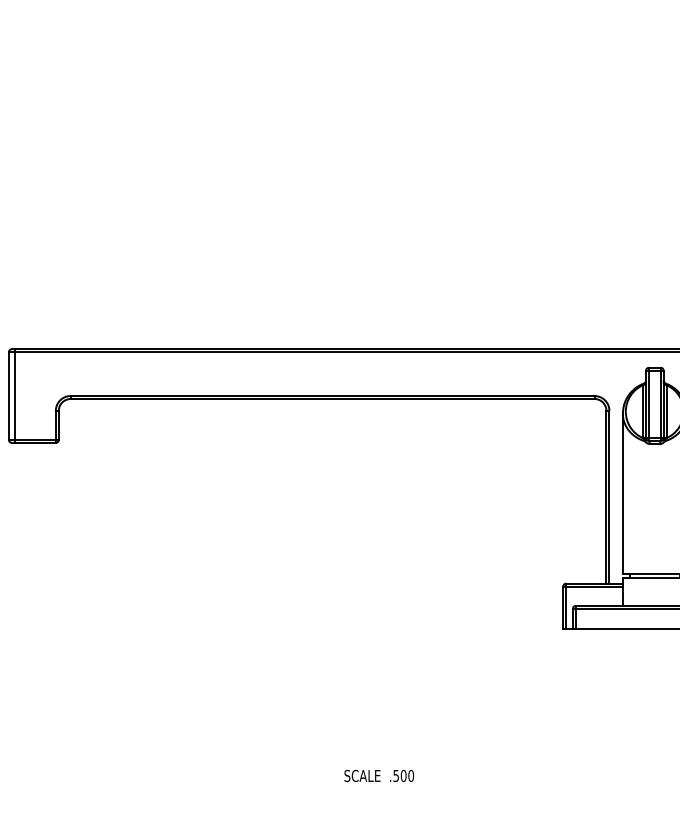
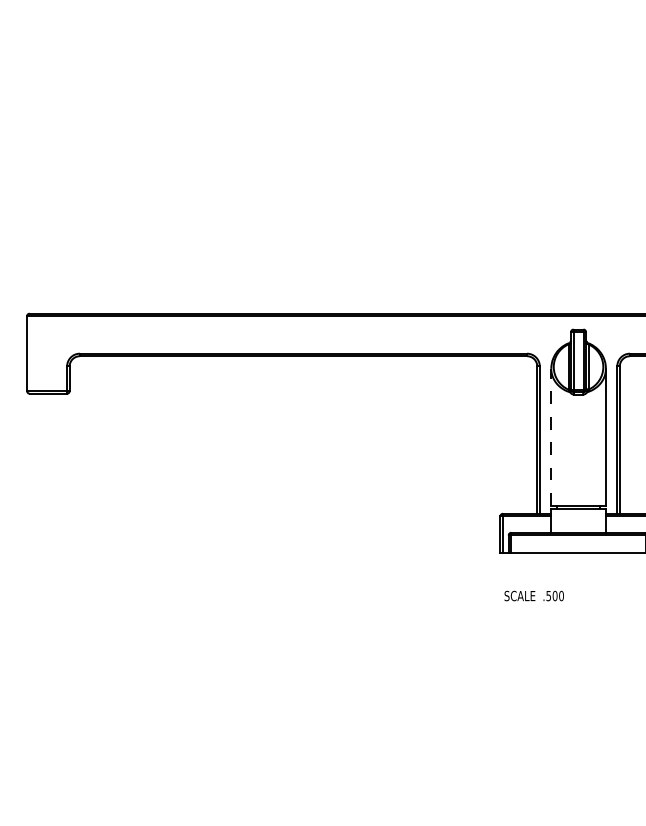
line: (15, 395) -> (32, 353), removed
line: (623, 493) -> (551, 436), solid -> dashed
text: (378, 775) -> (533, 595), moved

